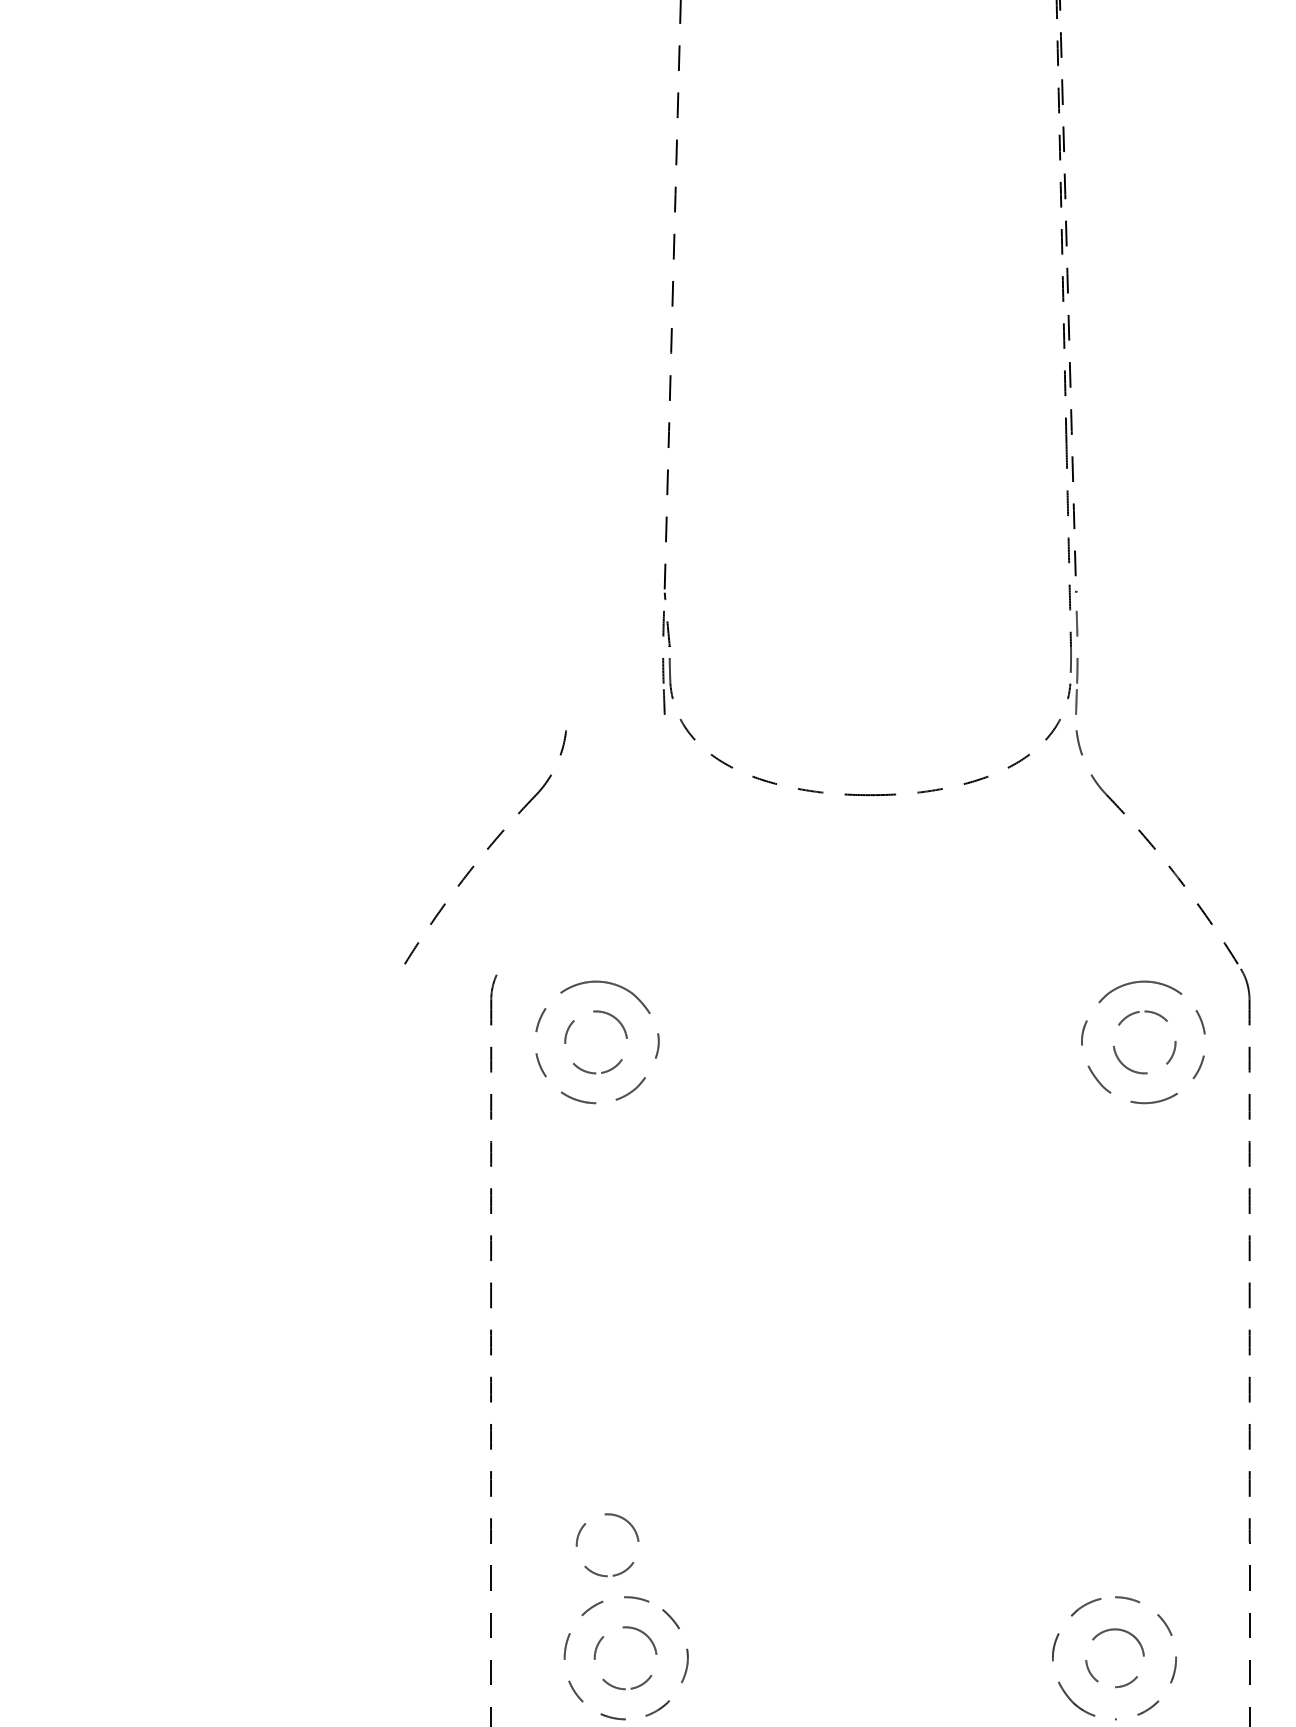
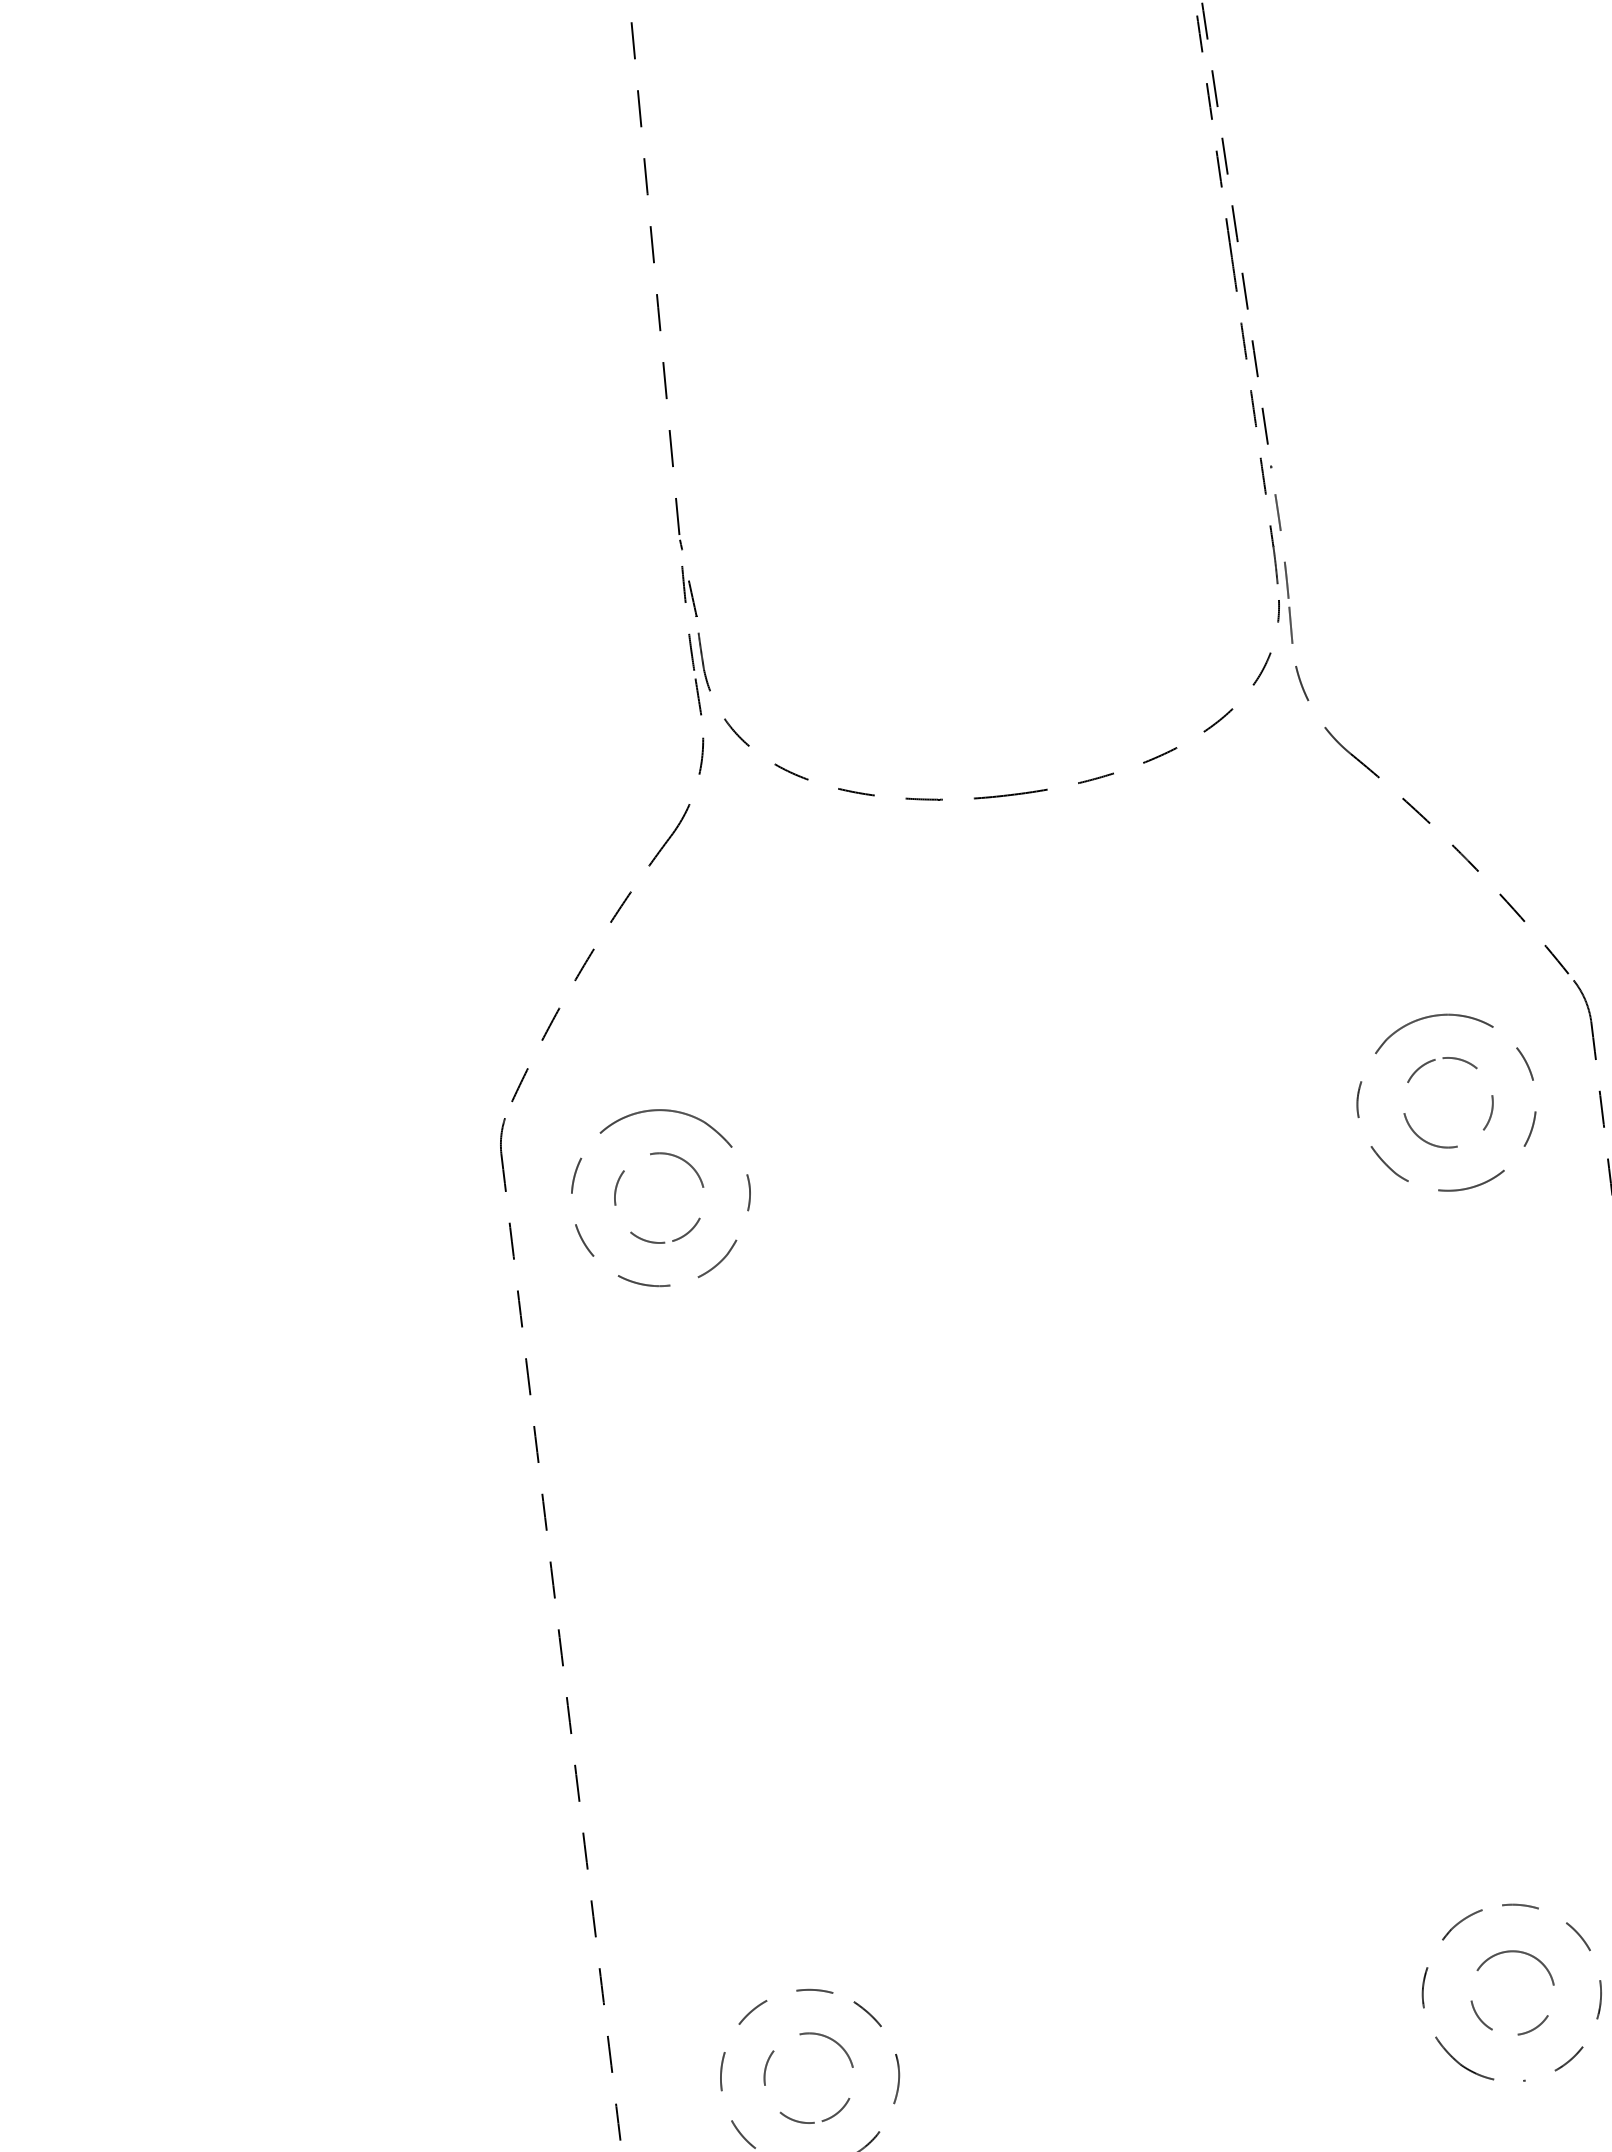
part: (485, 847) -> (607, 920), moved
part: (590, 1569) -> (743, 1956), removed

